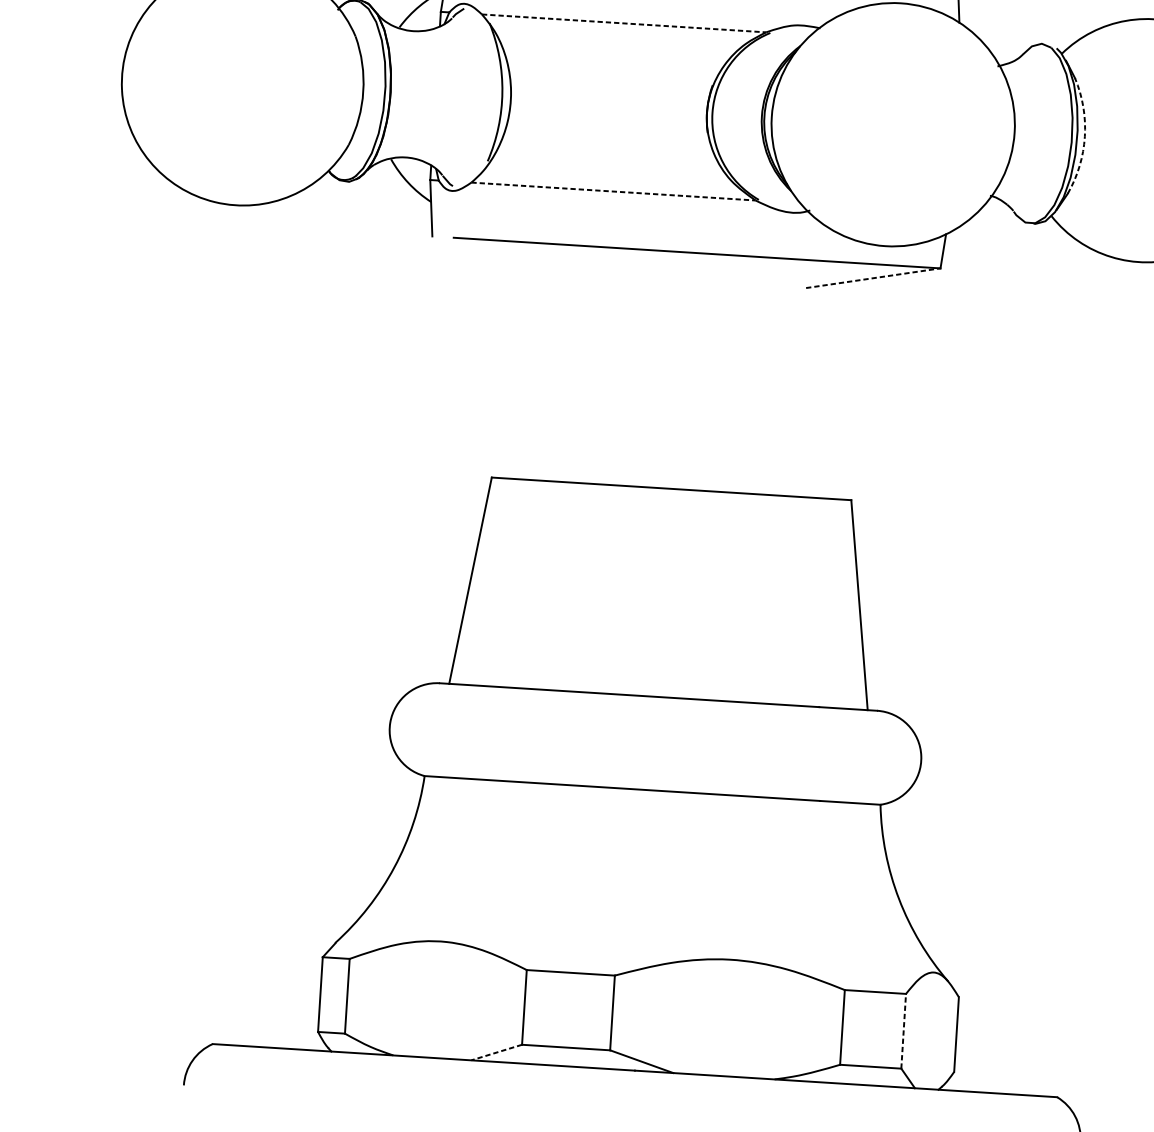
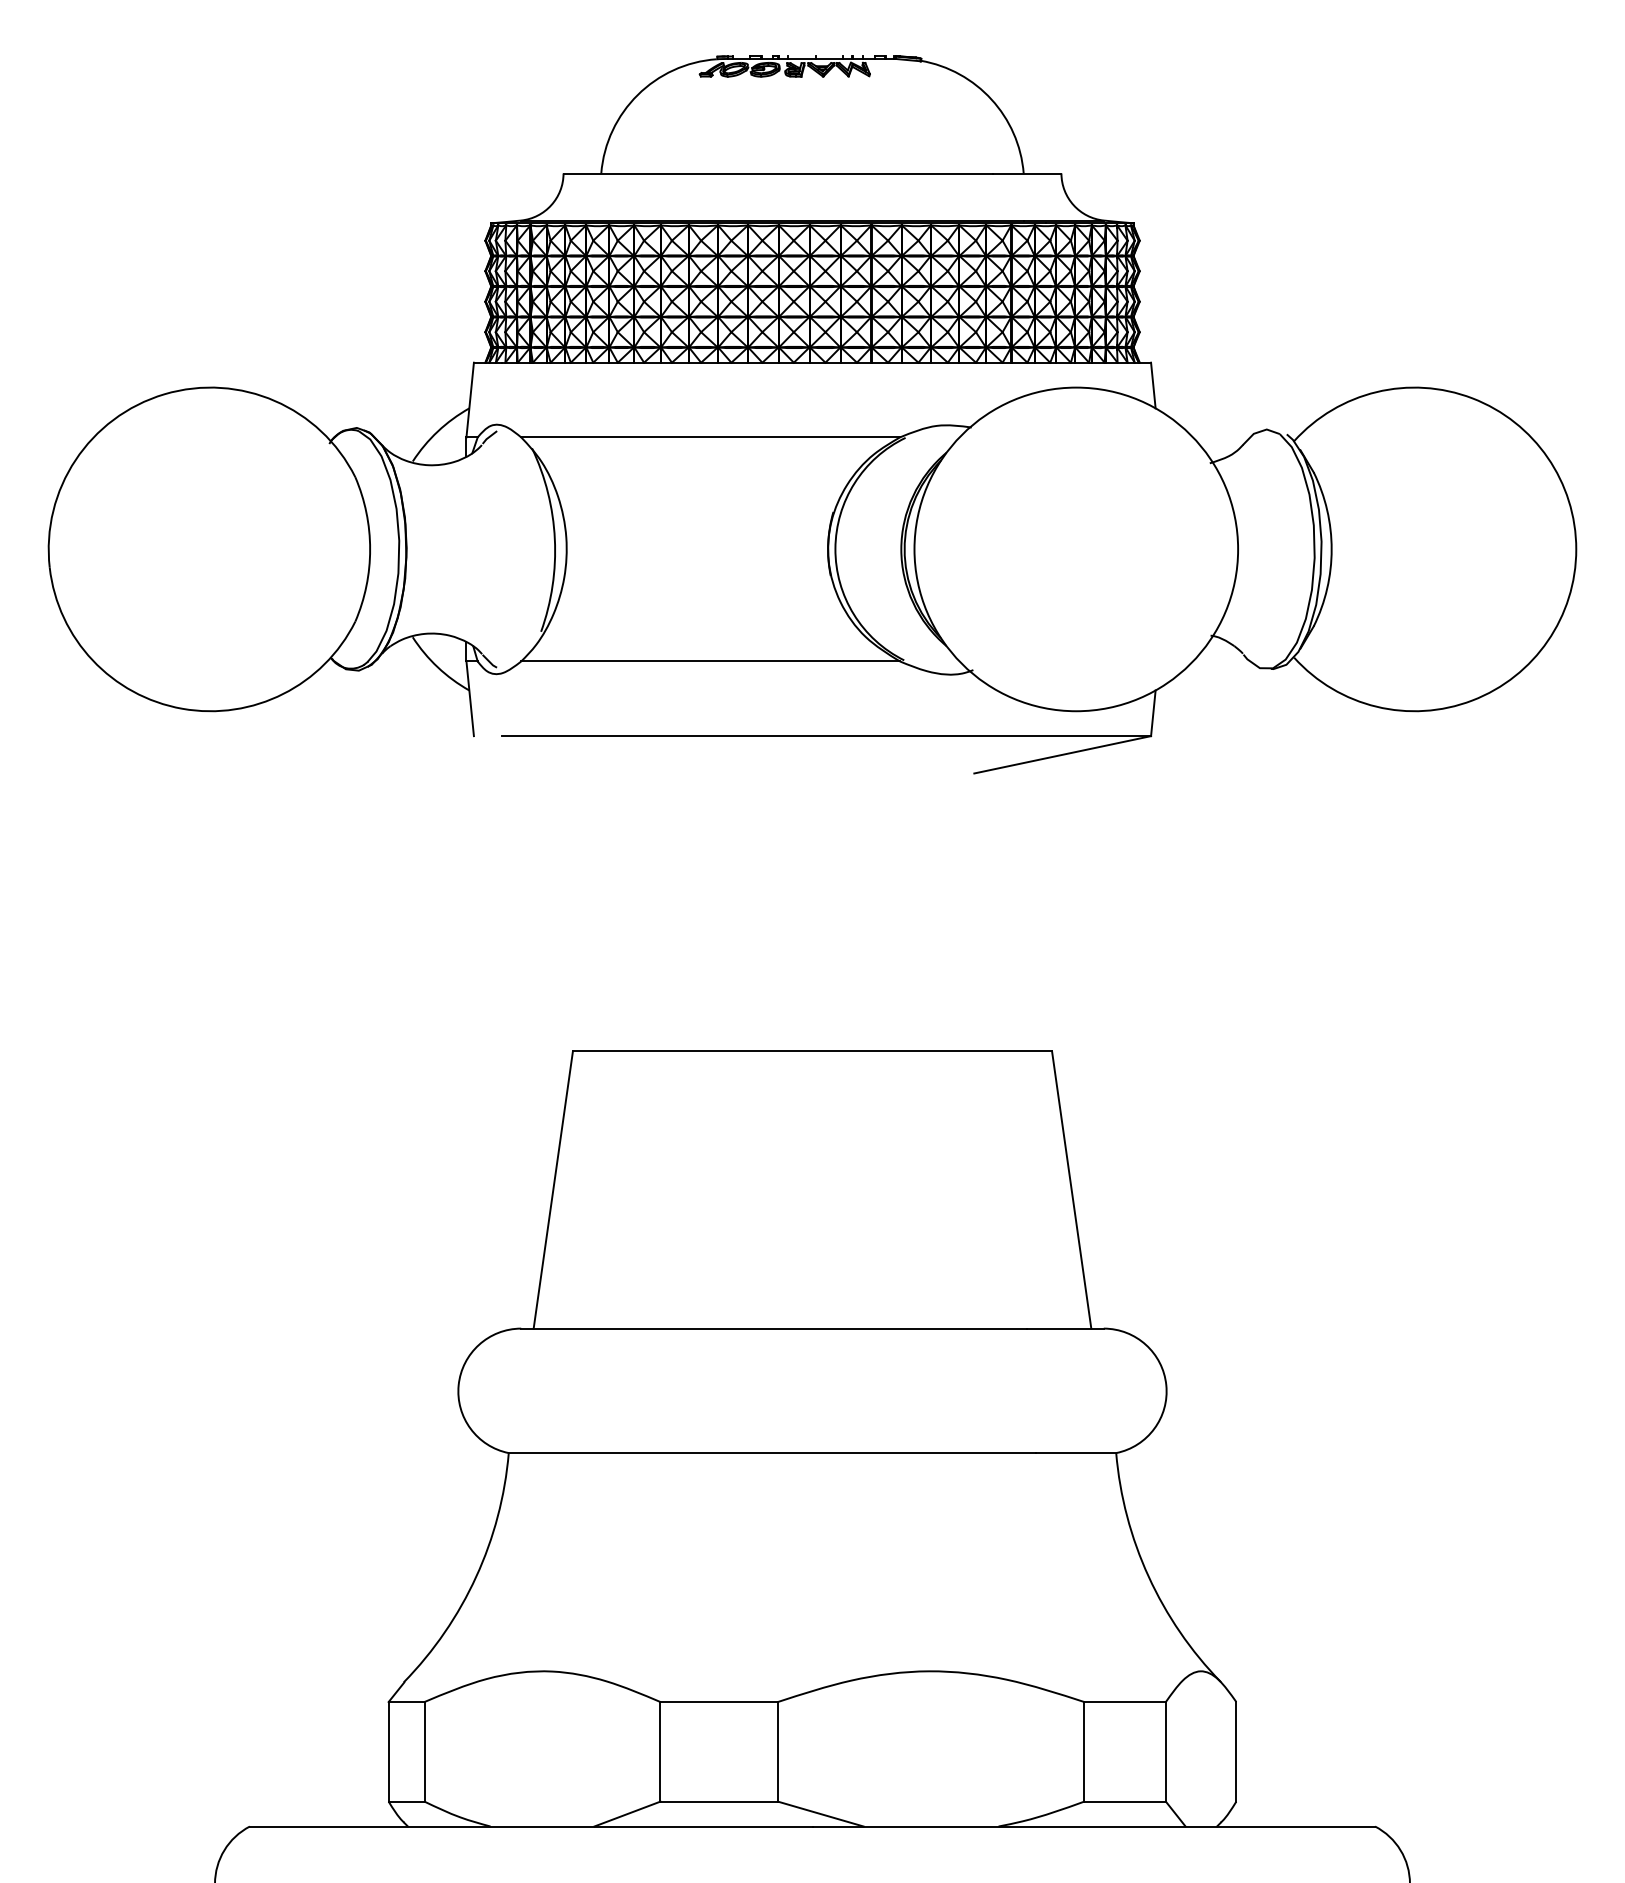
line: (624, 23) -> (711, 437), dashed -> solid
arc: (1084, 136) -> (1331, 549), dashed -> solid
line: (614, 191) -> (711, 661), dashed -> solid
line: (873, 278) -> (1063, 754), dashed -> solid
line: (903, 1031) -> (1165, 1751), dashed -> solid
line: (496, 1052) -> (627, 1814), dashed -> solid

